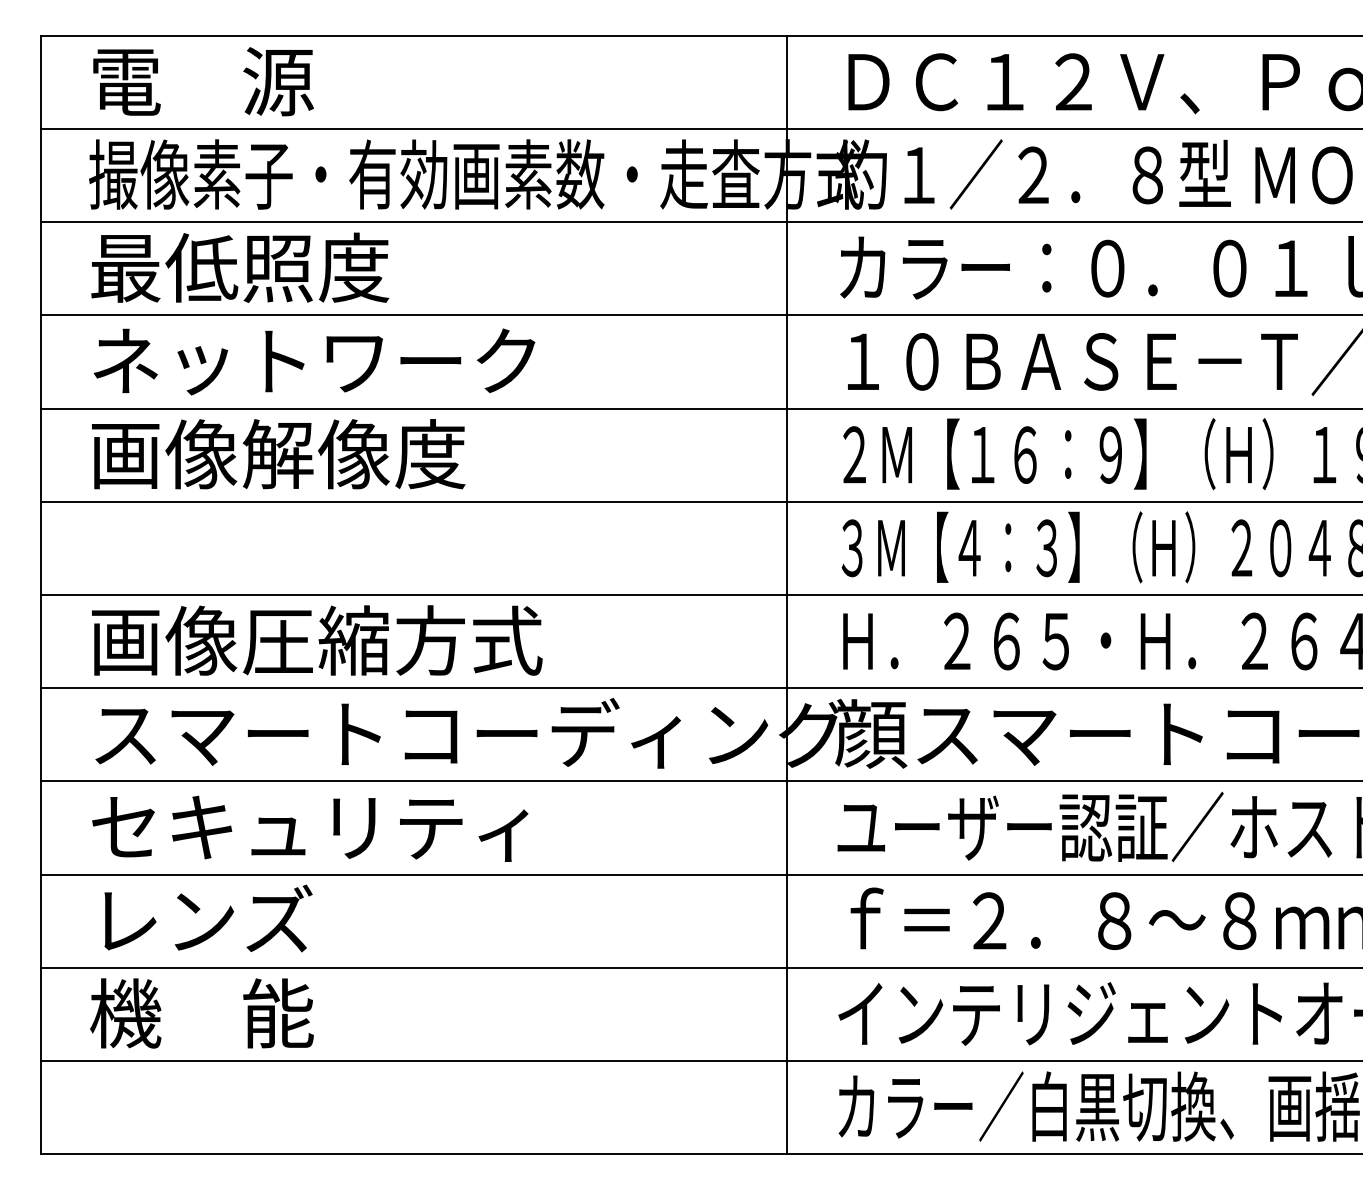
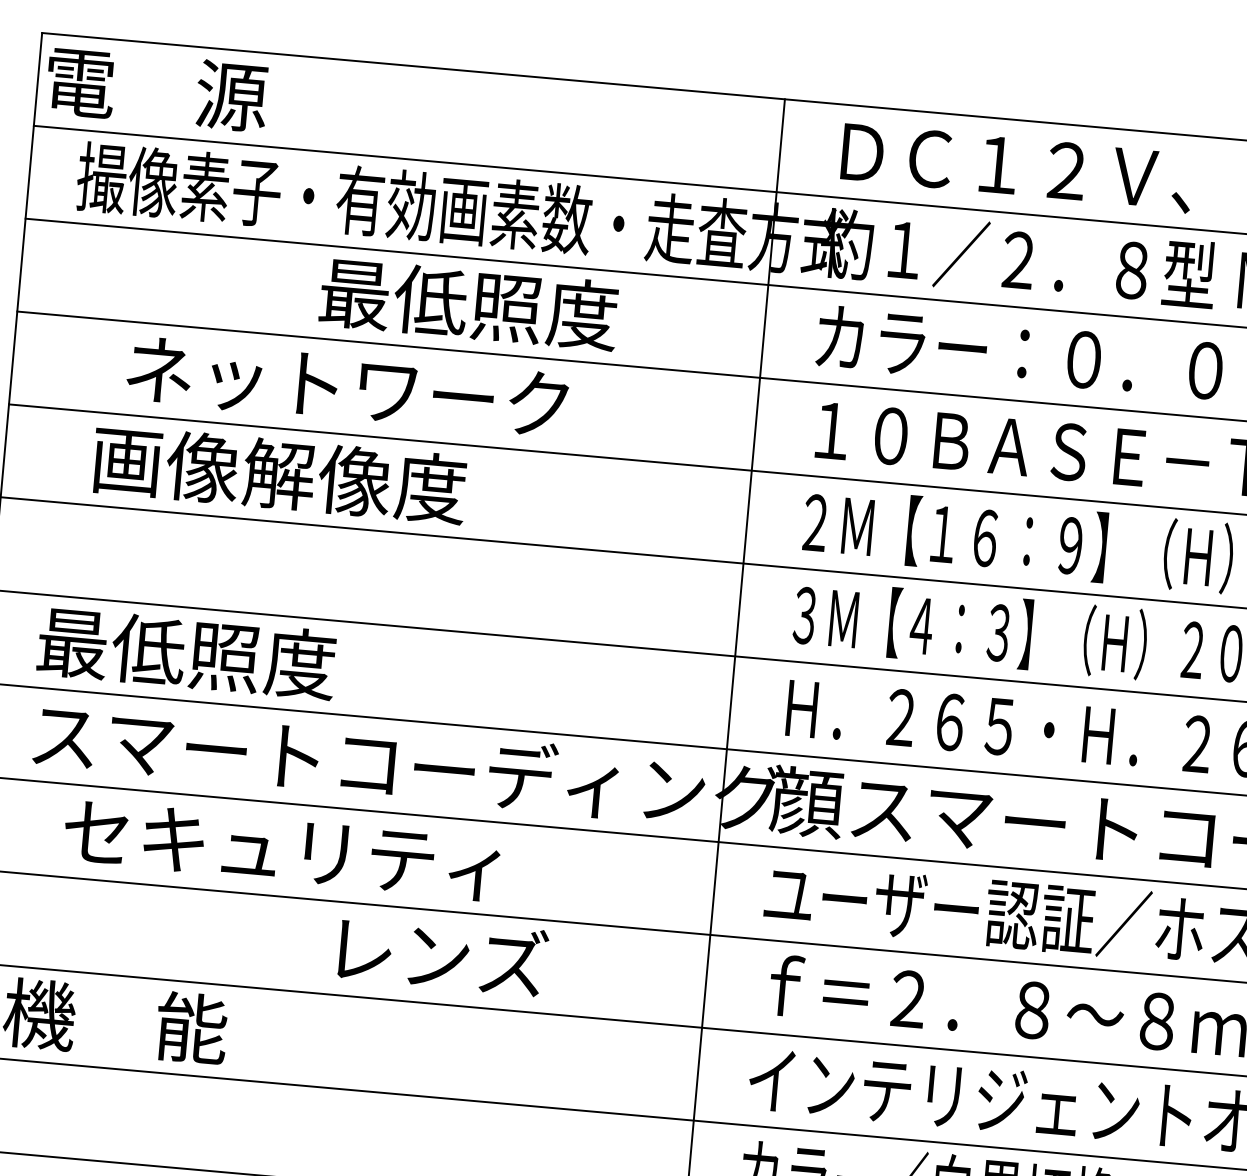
text: (203, 81) -> (157, 89), moved
text: (240, 267) -> (469, 303), moved
text: (314, 361) -> (347, 387), moved
text: (278, 454) -> (279, 474), moved
text: (316, 640) -> (262, 659), 画像圧縮方式 -> 最低照度
text: (310, 828) -> (282, 850), moved
text: (208, 918) -> (443, 955), moved

